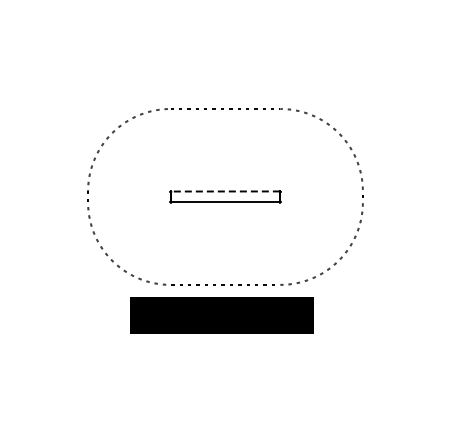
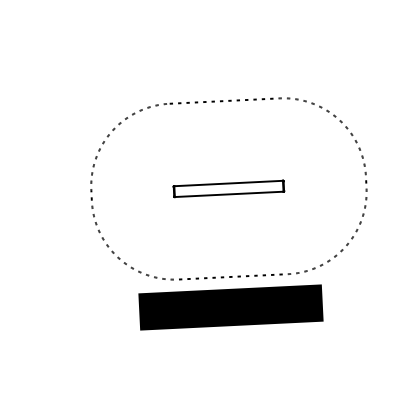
line: (225, 191) -> (228, 183), dashed -> solid

